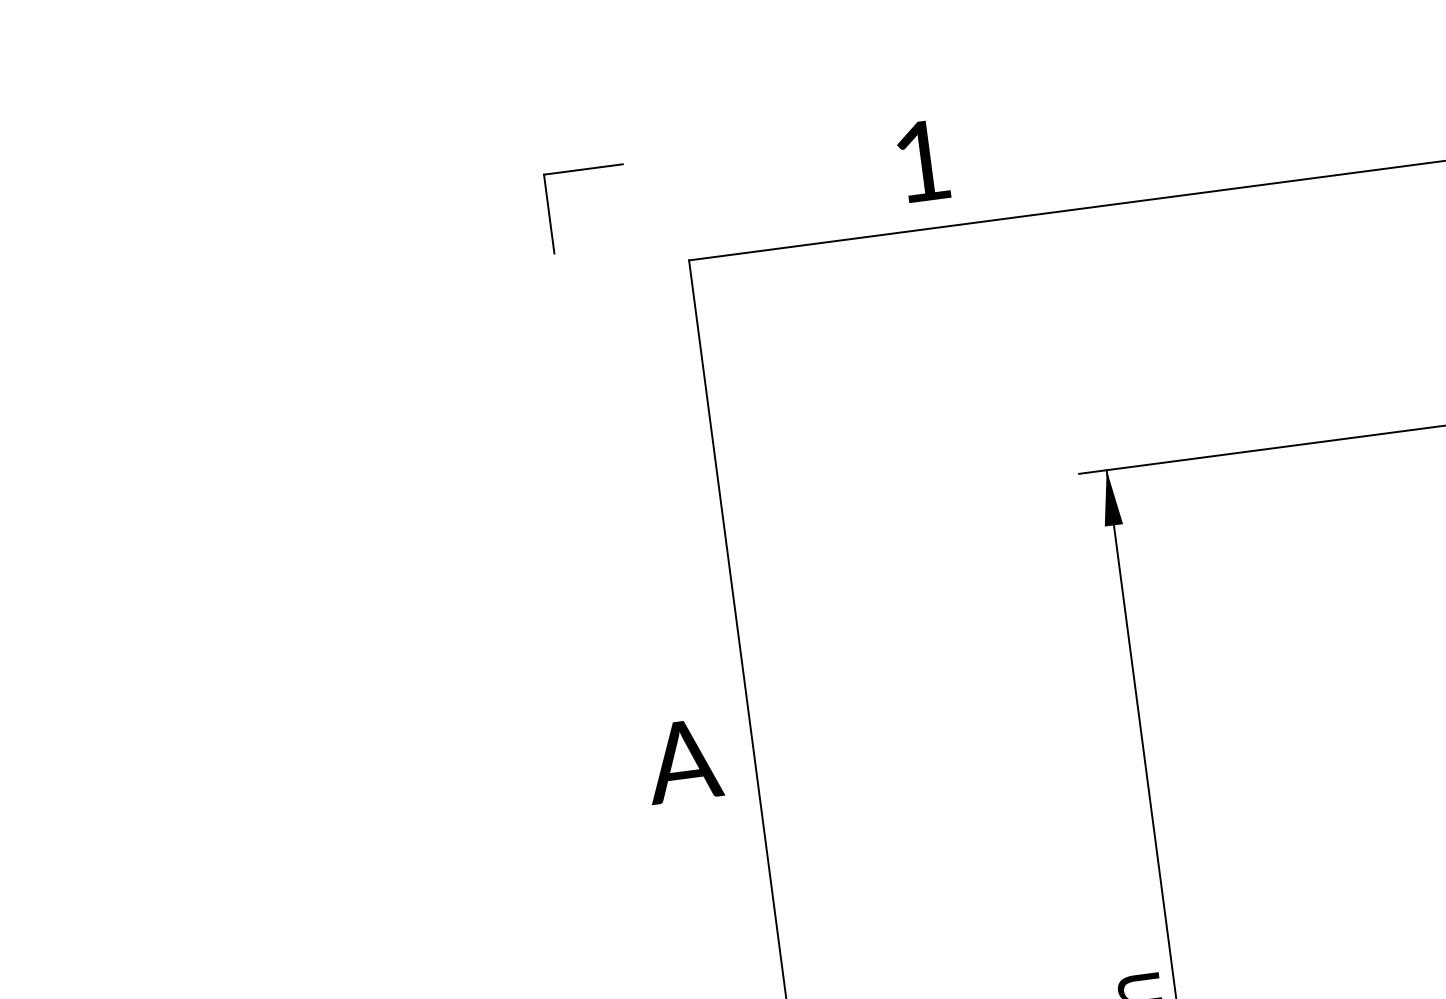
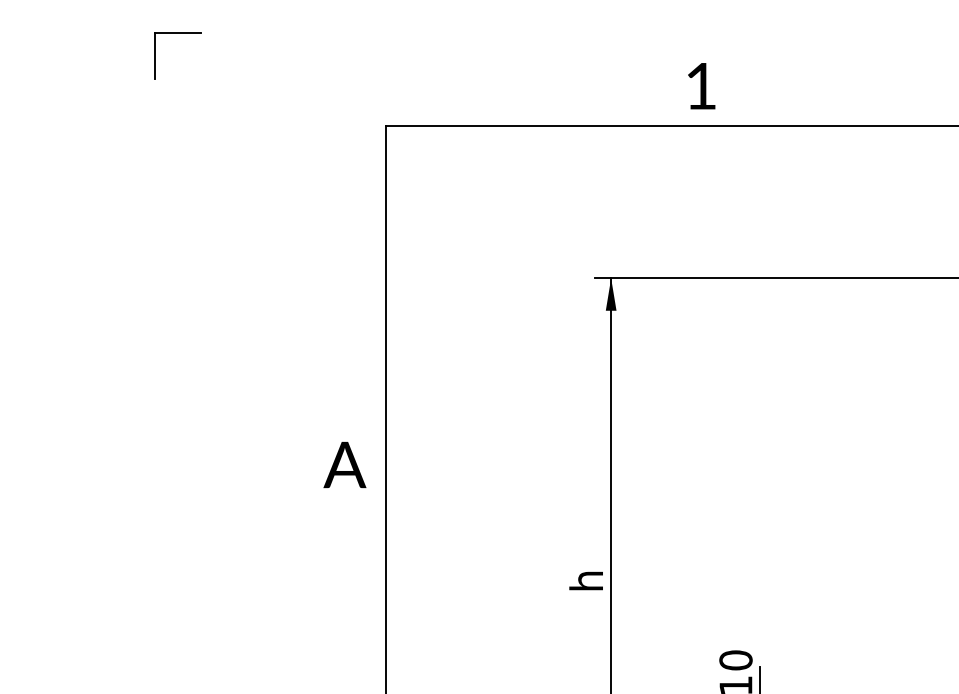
text: (922, 161) -> (701, 86), moved
part: (582, 170) -> (177, 33), moved
text: (682, 761) -> (344, 465), moved

